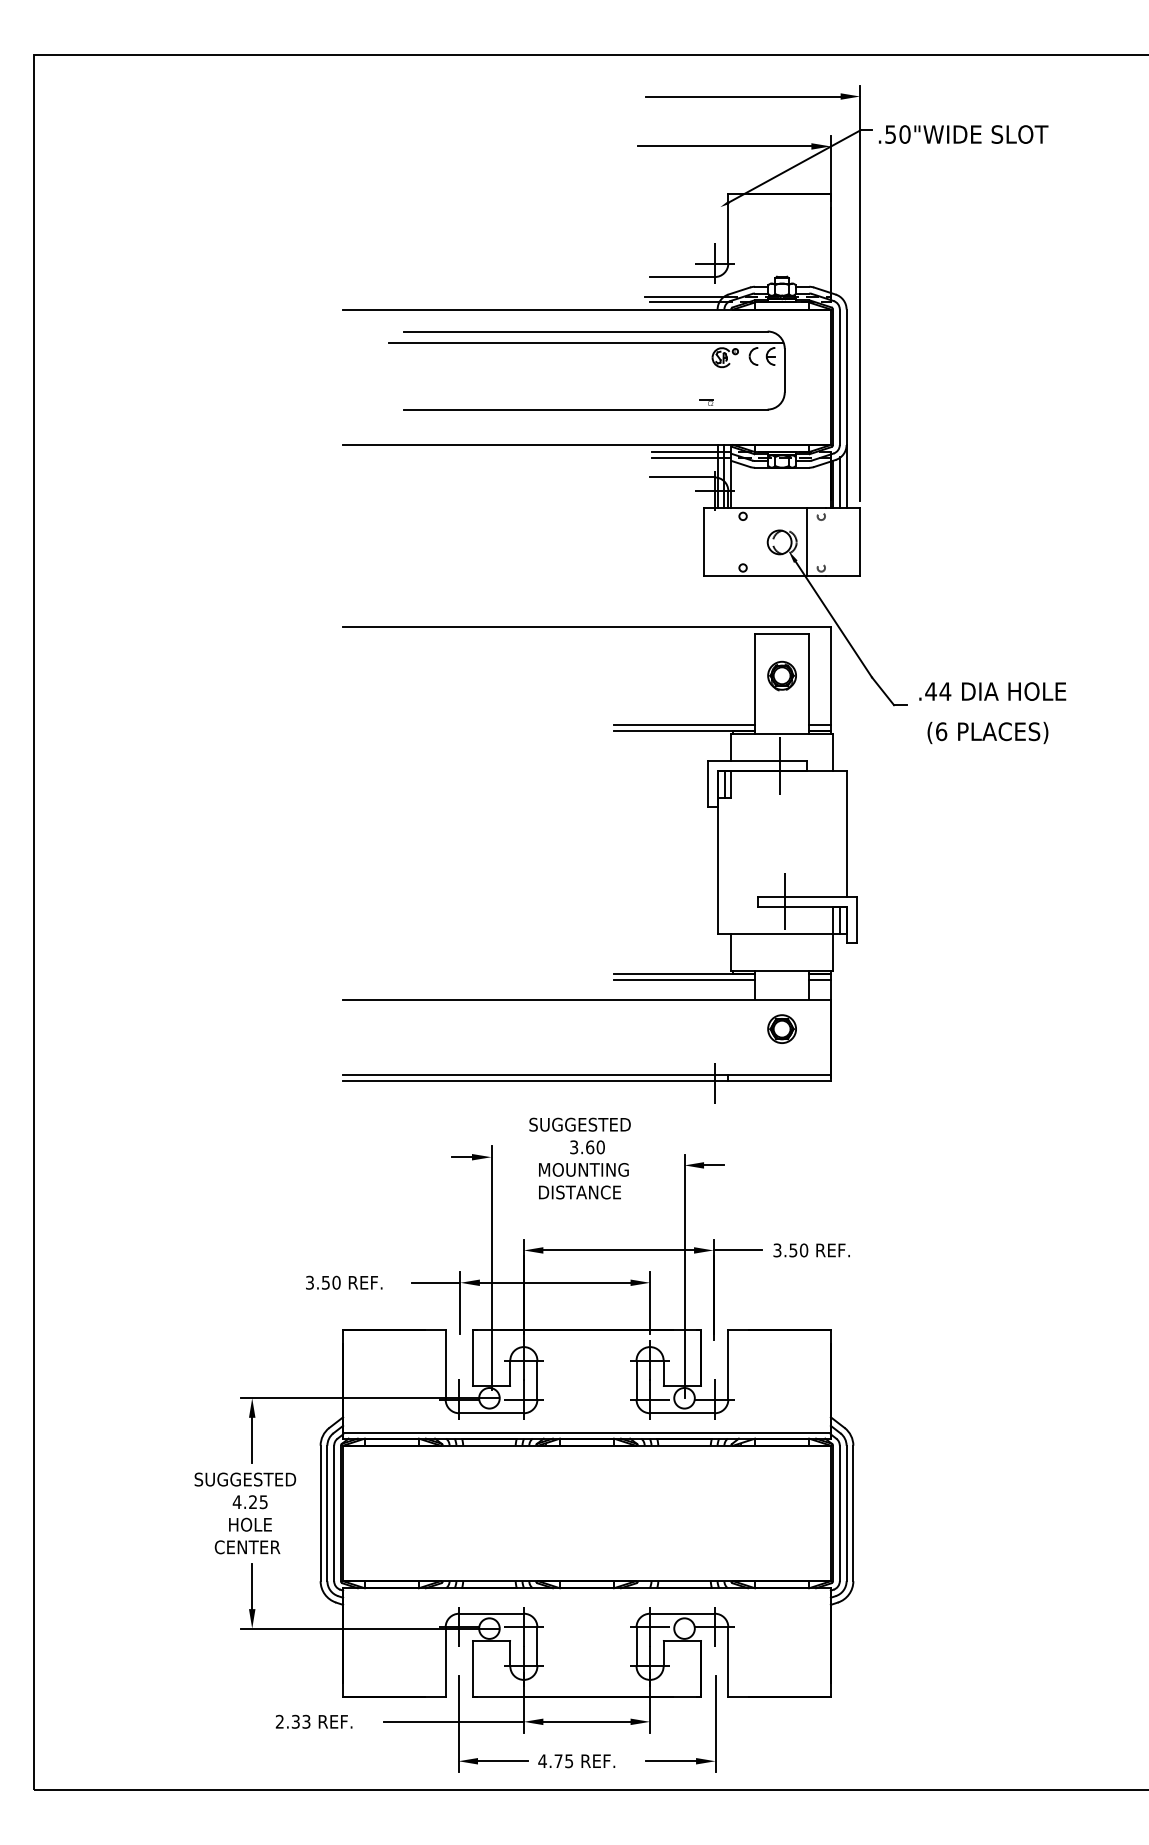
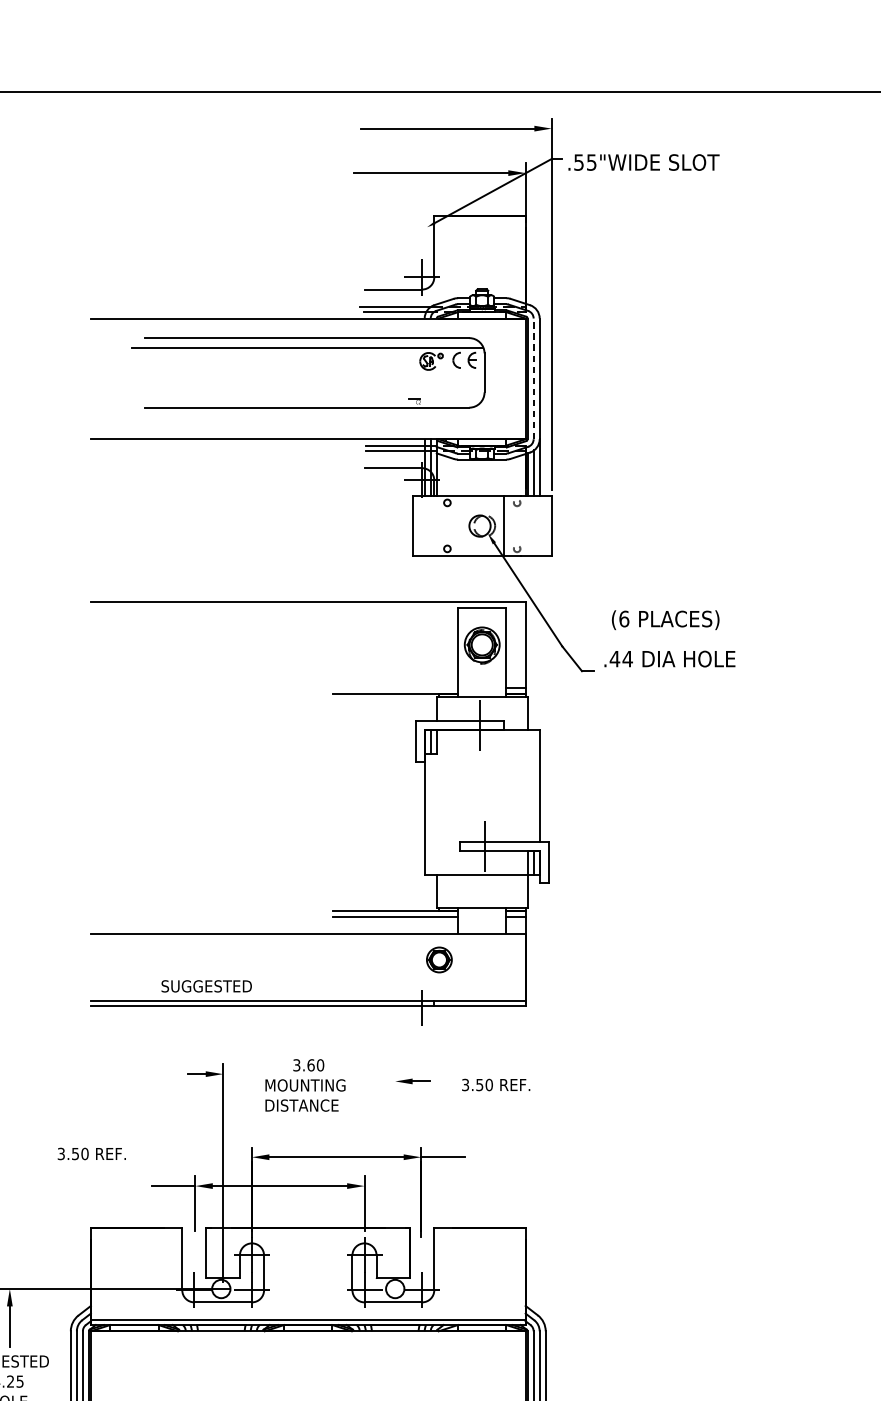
text: (904, 134) -> (591, 162), .50"WIDE -> .55"WIDE
line: (839, 377) -> (533, 379), solid -> dashed
part: (781, 675) -> (481, 644), size x1.4
line: (684, 724) -> (395, 688), removed
text: (987, 732) -> (665, 619), moved
part: (781, 1028) -> (438, 959), moved
text: (579, 1124) -> (206, 986), moved
text: (811, 1250) -> (495, 1085), moved
line: (684, 1276) -> (395, 1180), removed
text: (344, 1282) -> (92, 1153), moved

